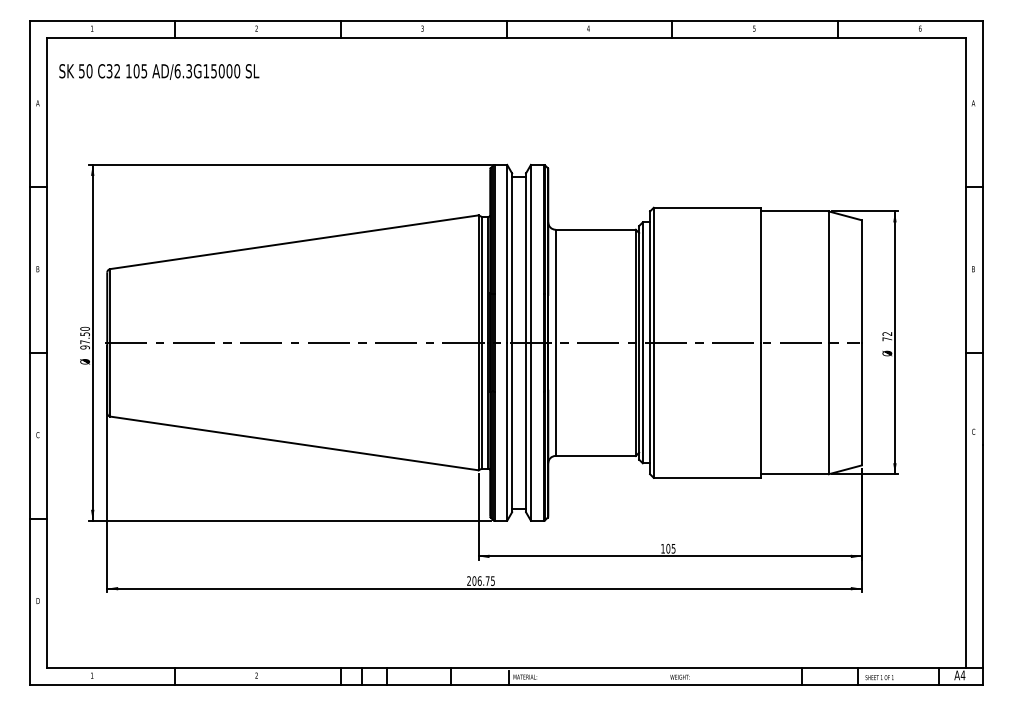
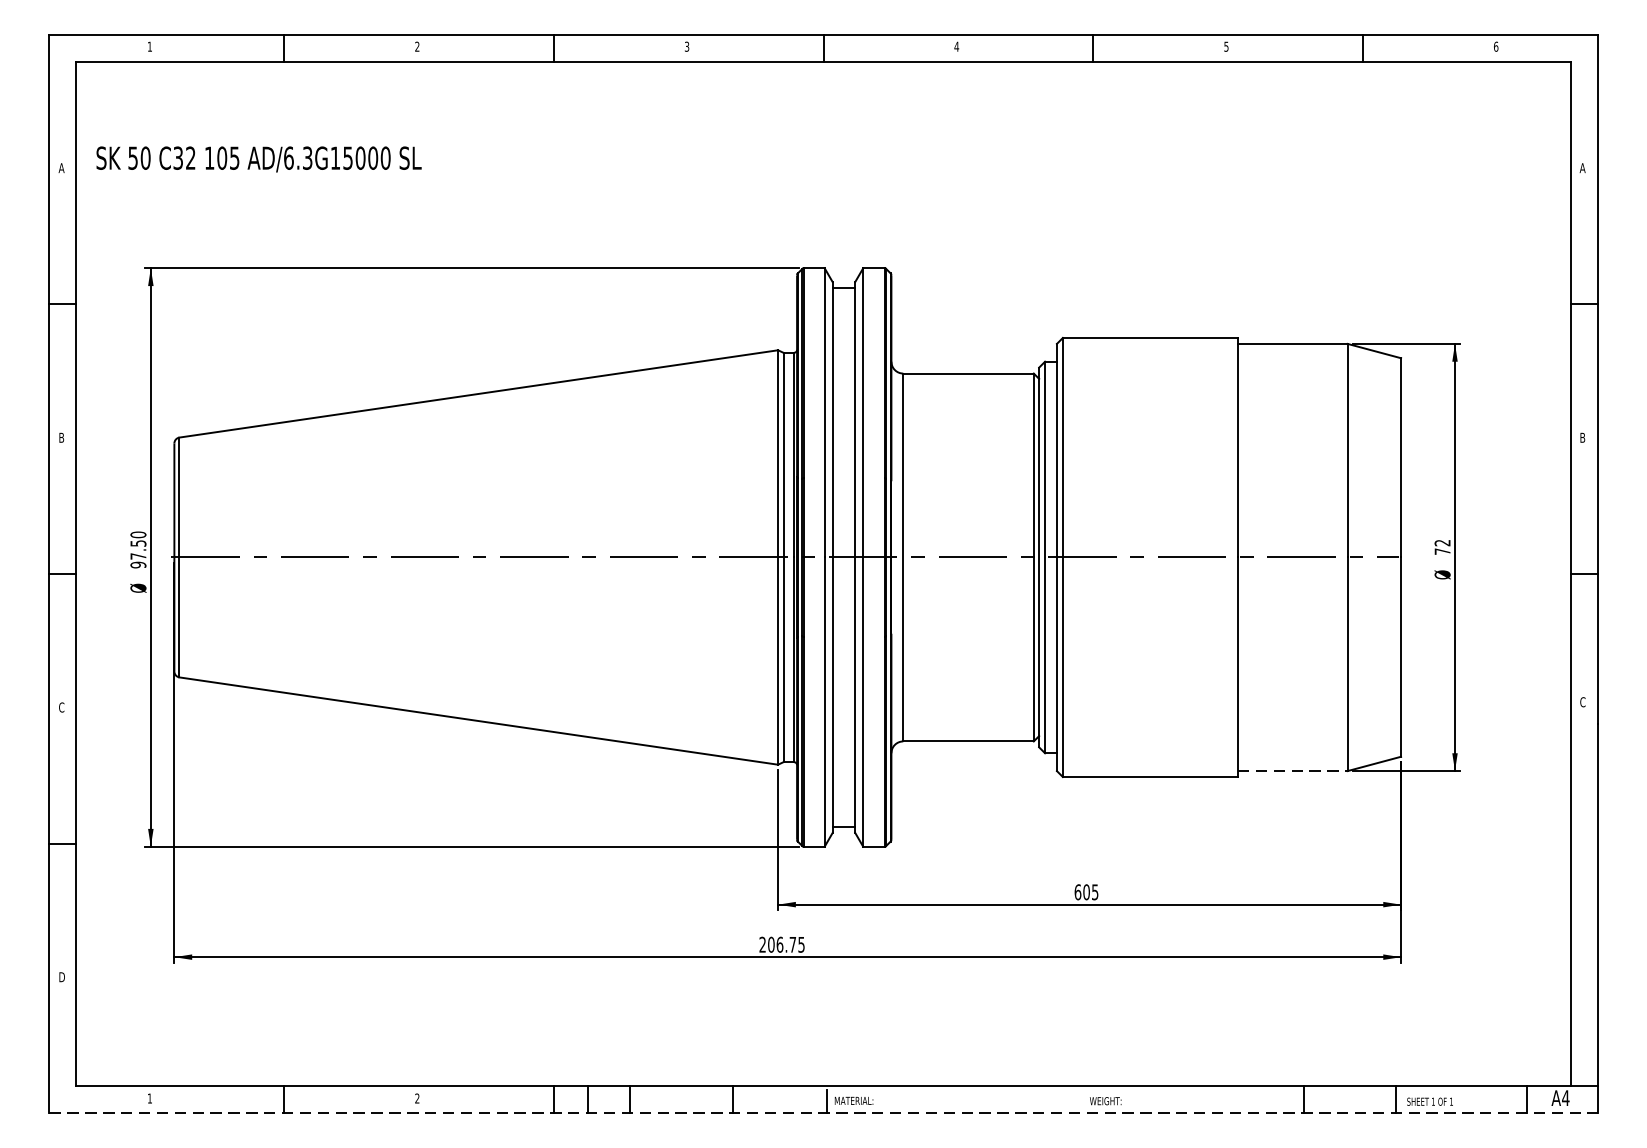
text: (159, 71) -> (259, 158), moved
line: (795, 474) -> (1293, 771), solid -> dashed
text: (663, 548) -> (1078, 891), 105 -> 605
line: (507, 684) -> (825, 1112), solid -> dashed

